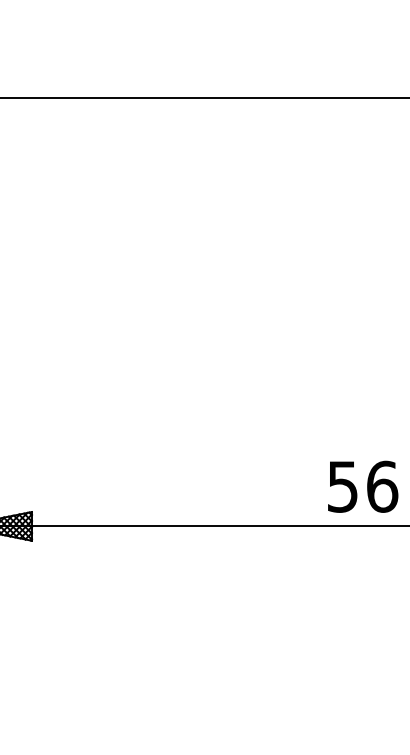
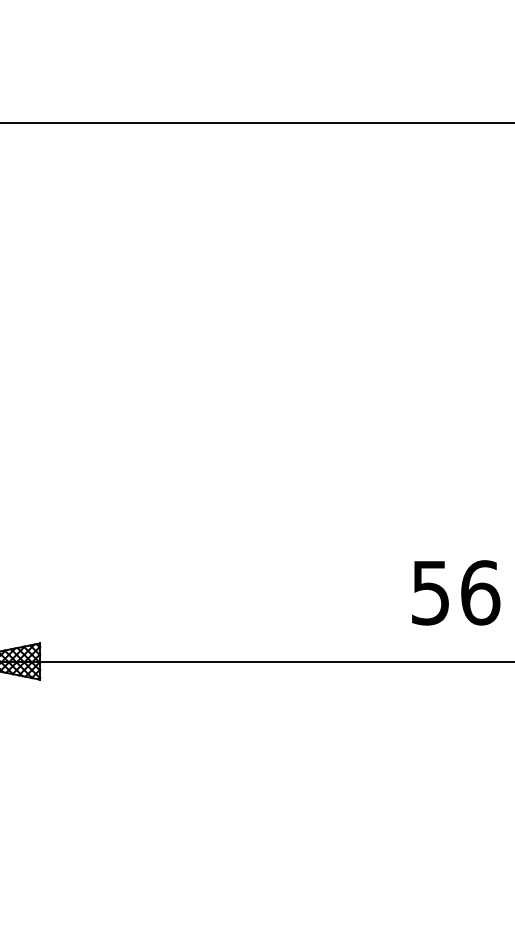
text: (363, 486) -> (456, 592), moved

